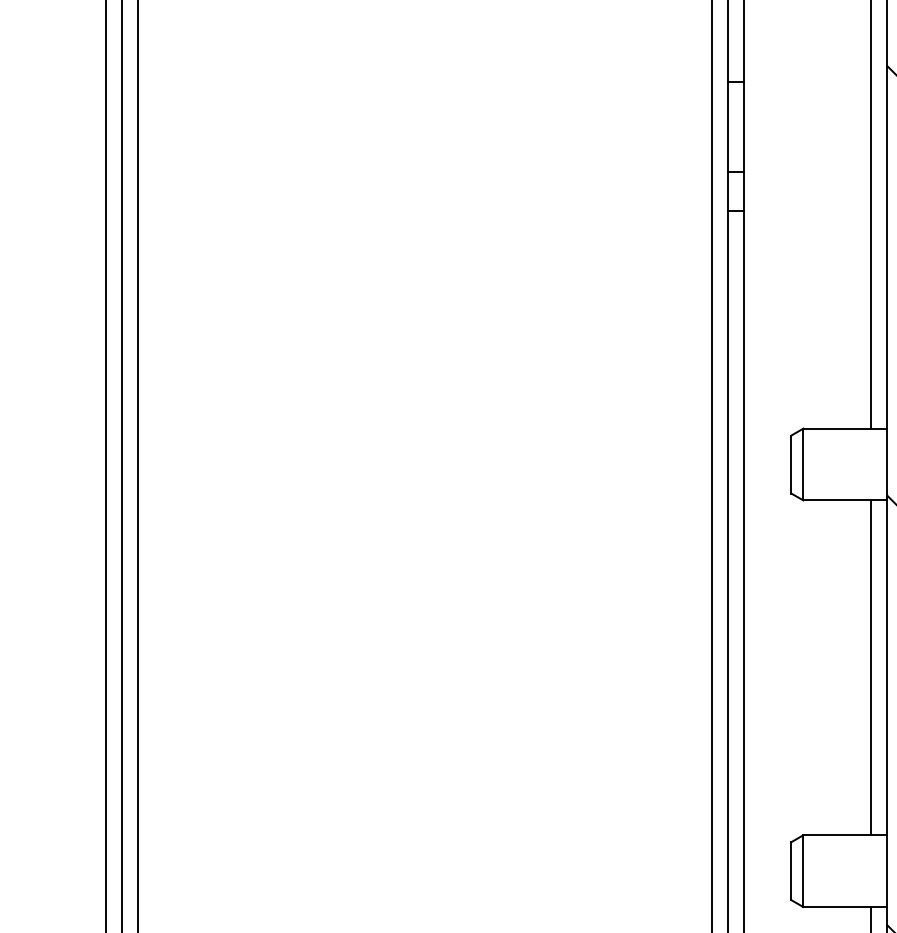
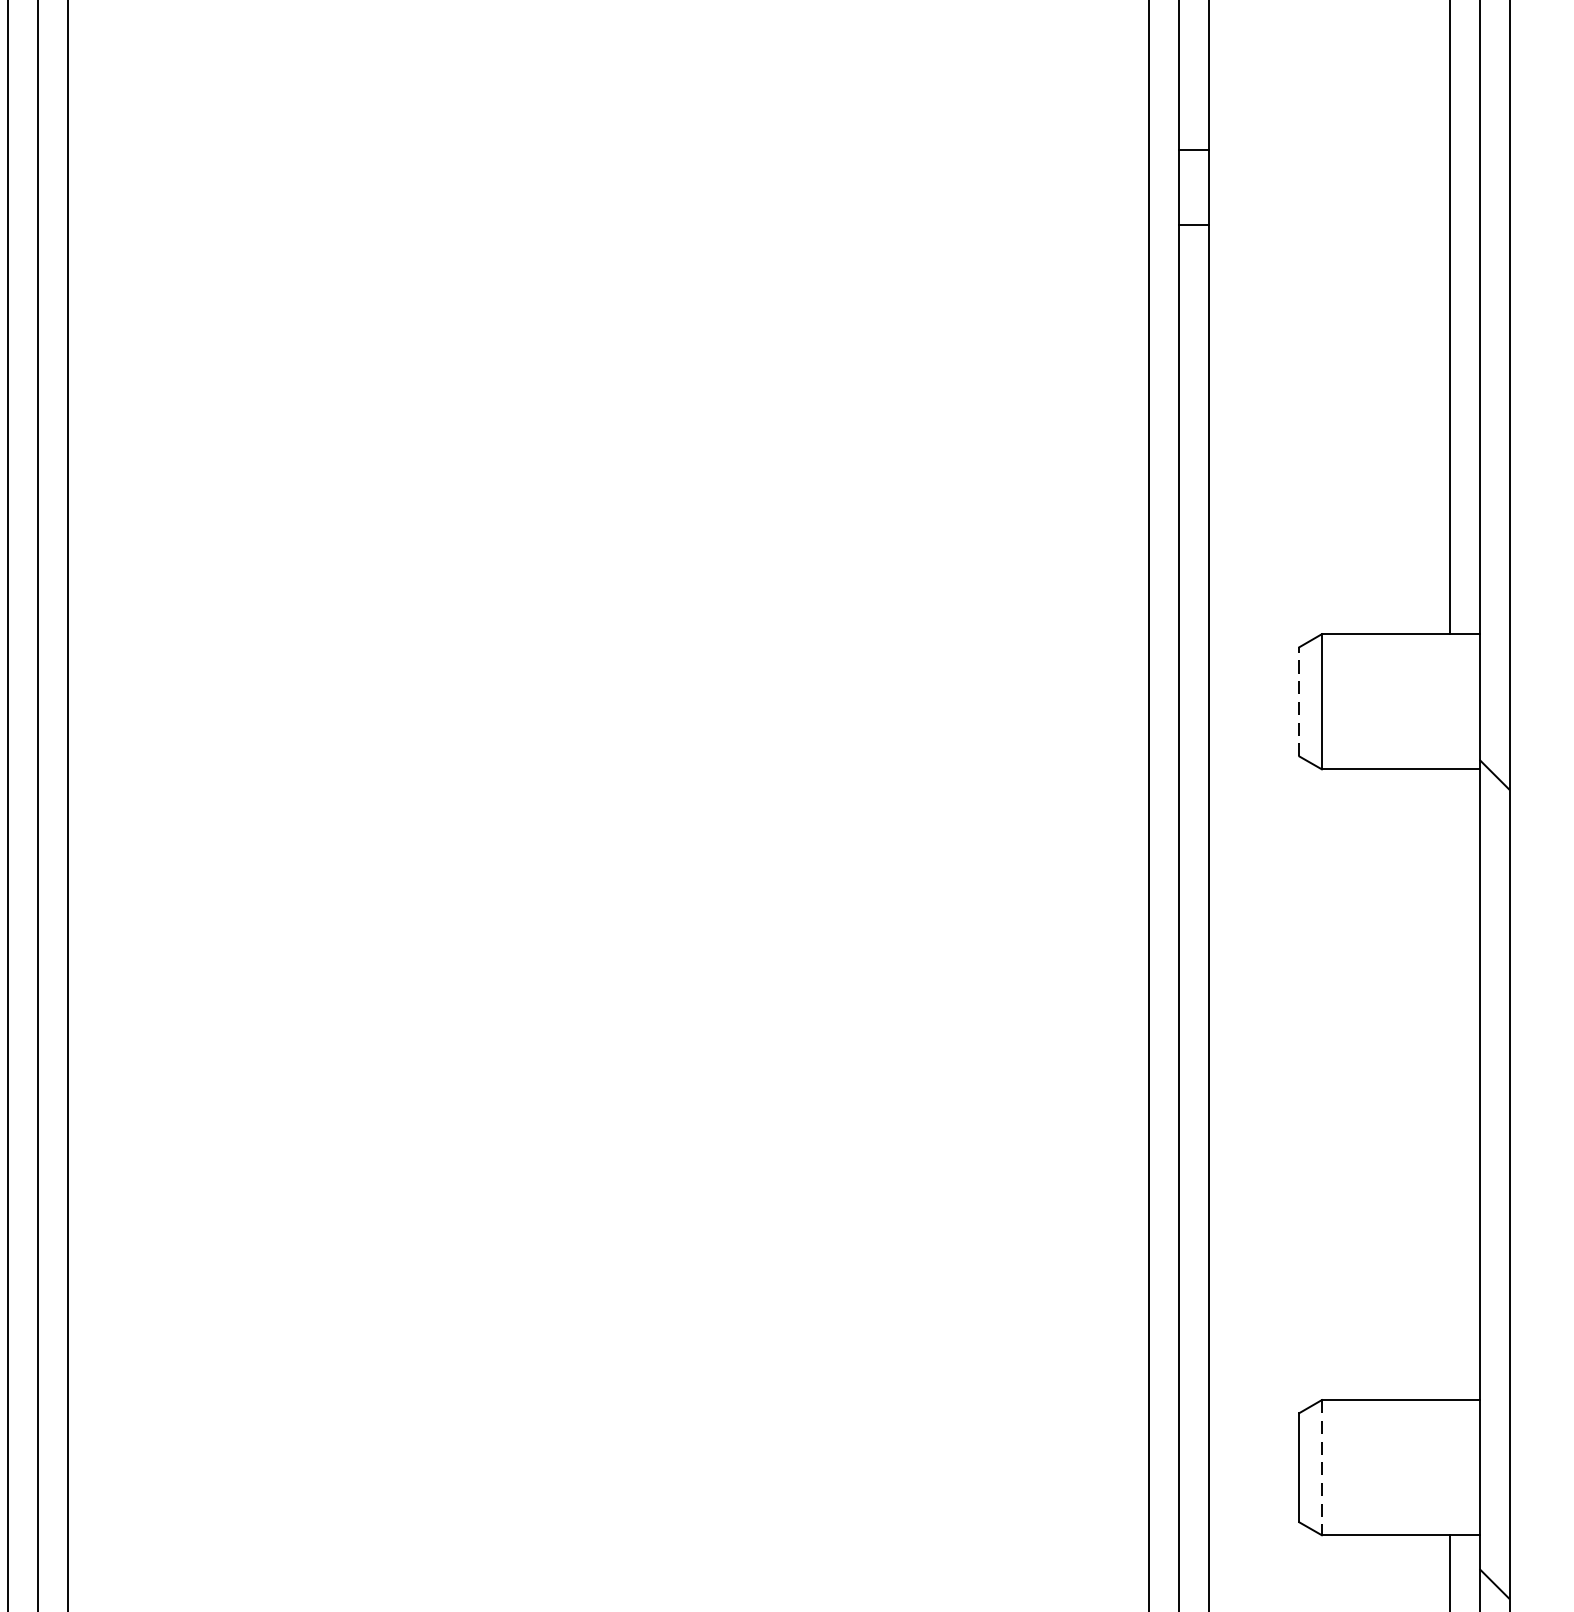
line: (791, 464) -> (1299, 701), solid -> dashed
line: (871, 667) -> (1450, 1084), removed
line: (803, 871) -> (1322, 1468), solid -> dashed

